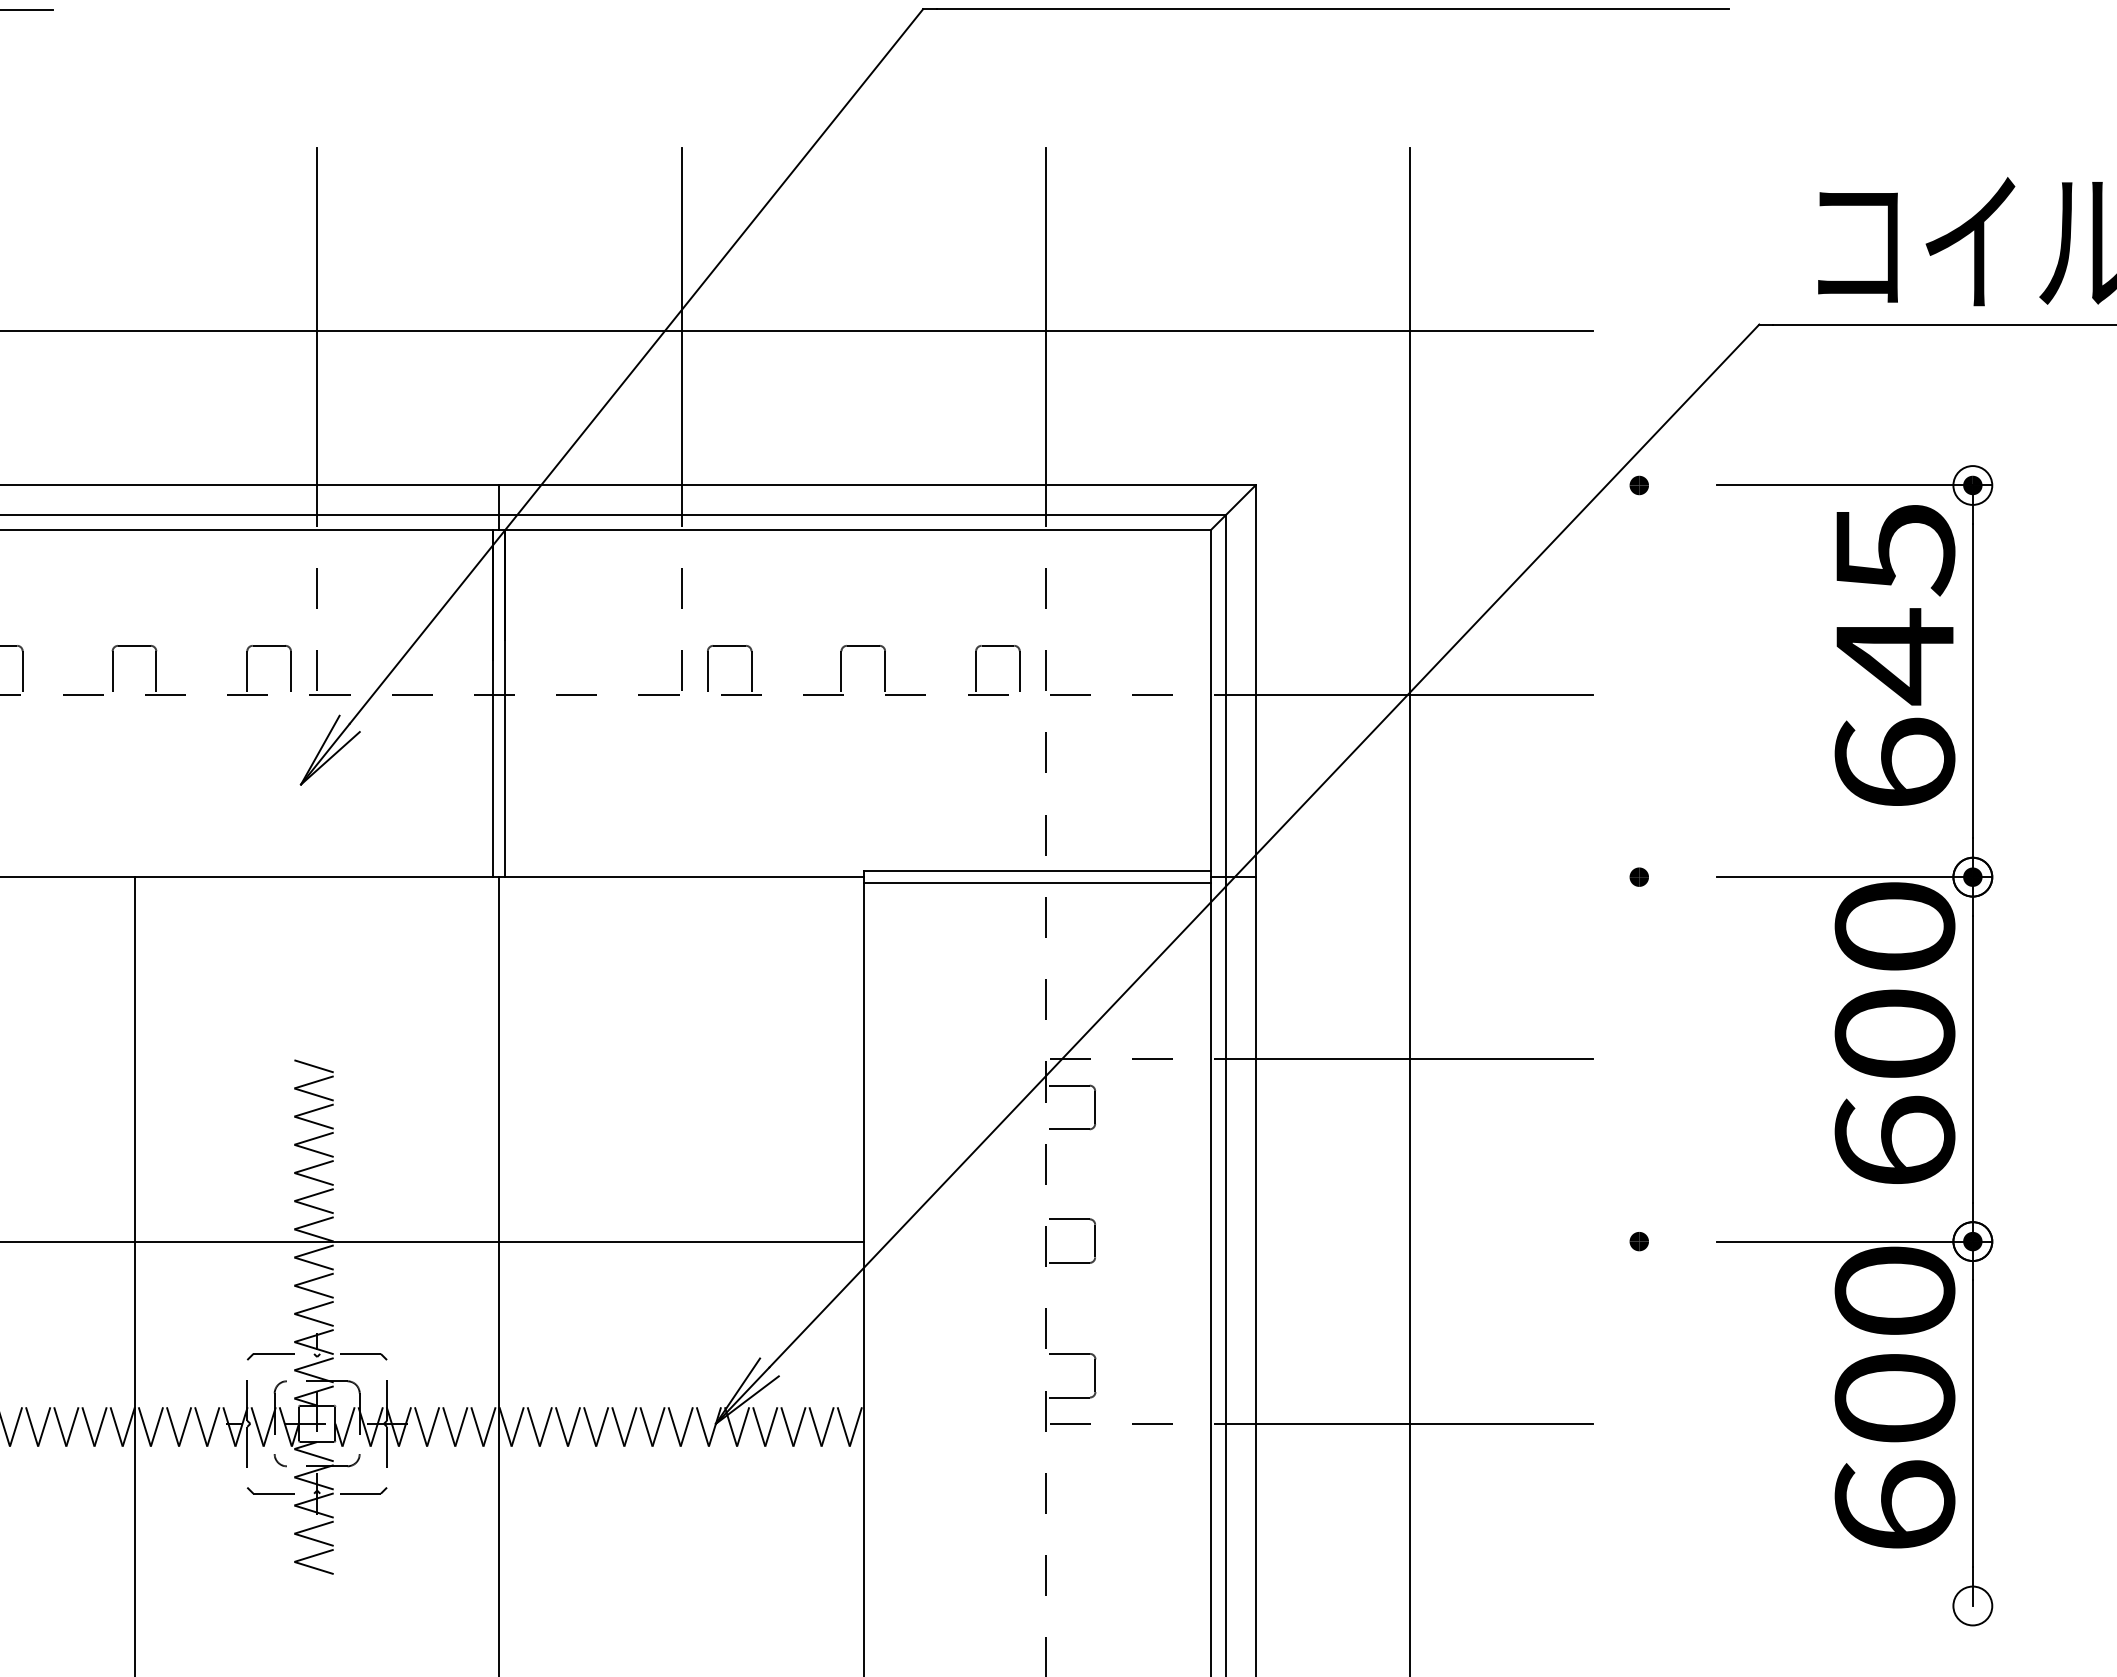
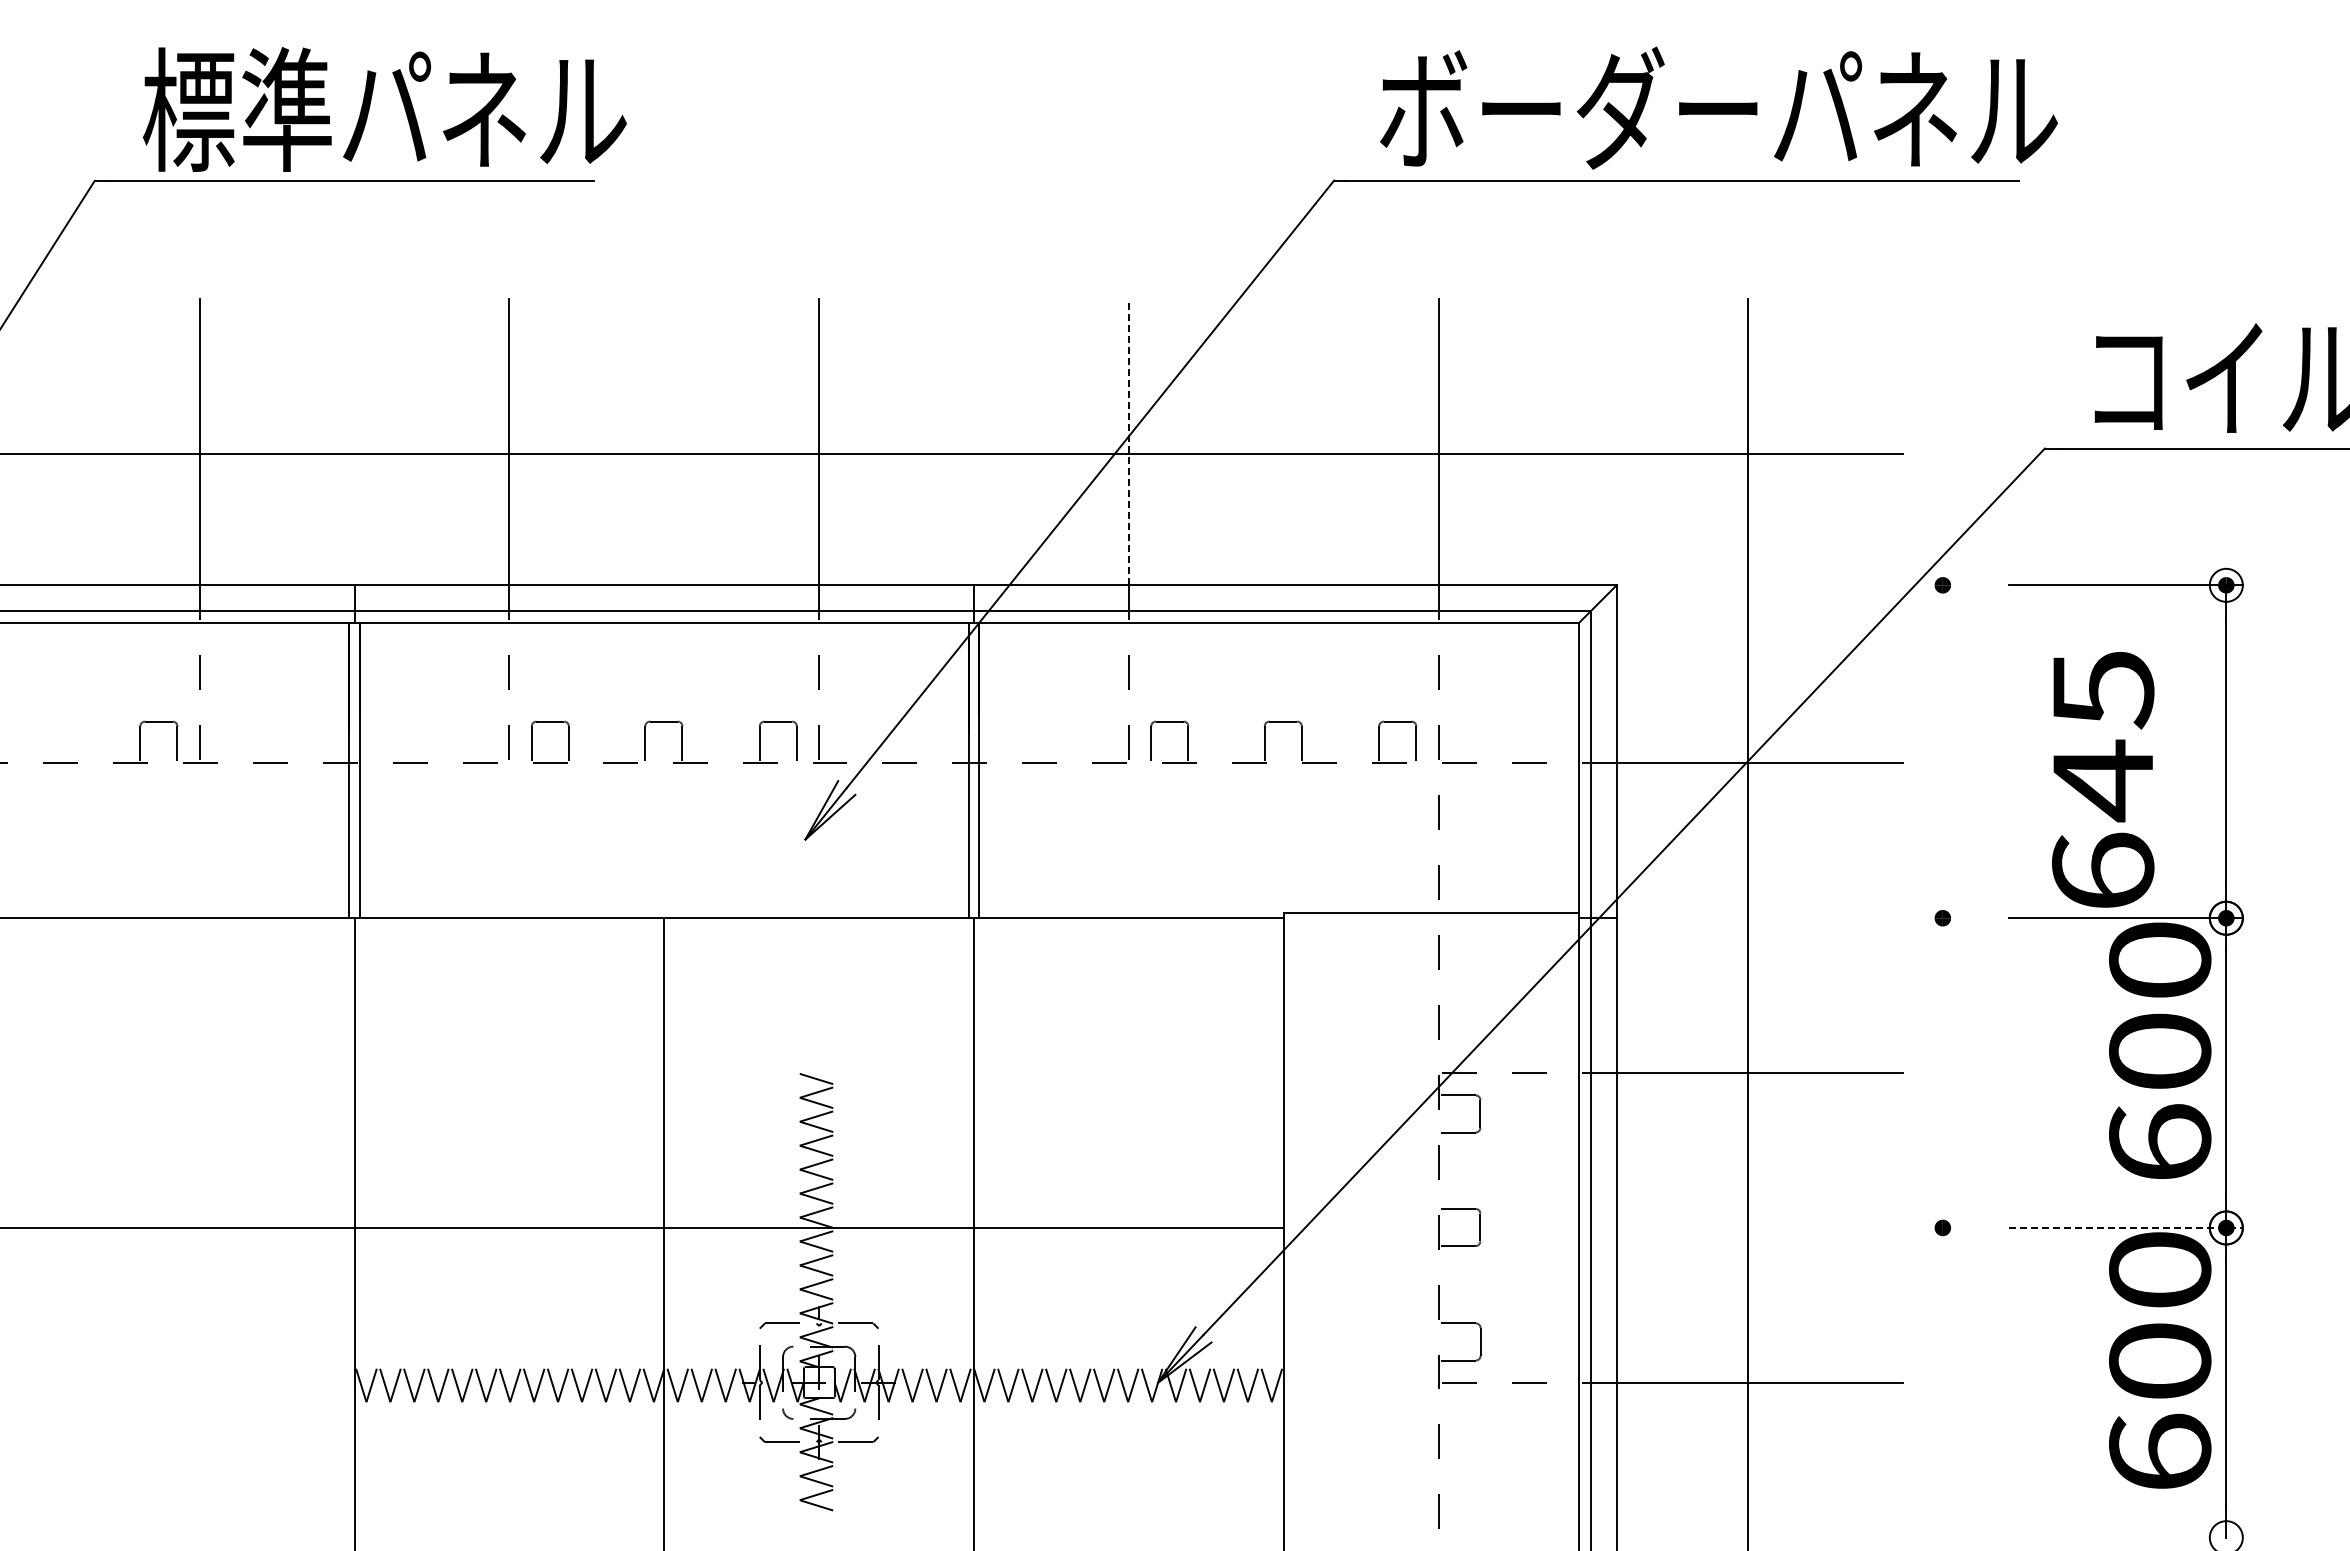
line: (681, 316) -> (1128, 441), solid -> dashed
text: (1895, 655) -> (2103, 779), moved
line: (1037, 883) -> (1431, 923), removed
line: (1854, 1241) -> (2125, 1227), solid -> dashed

